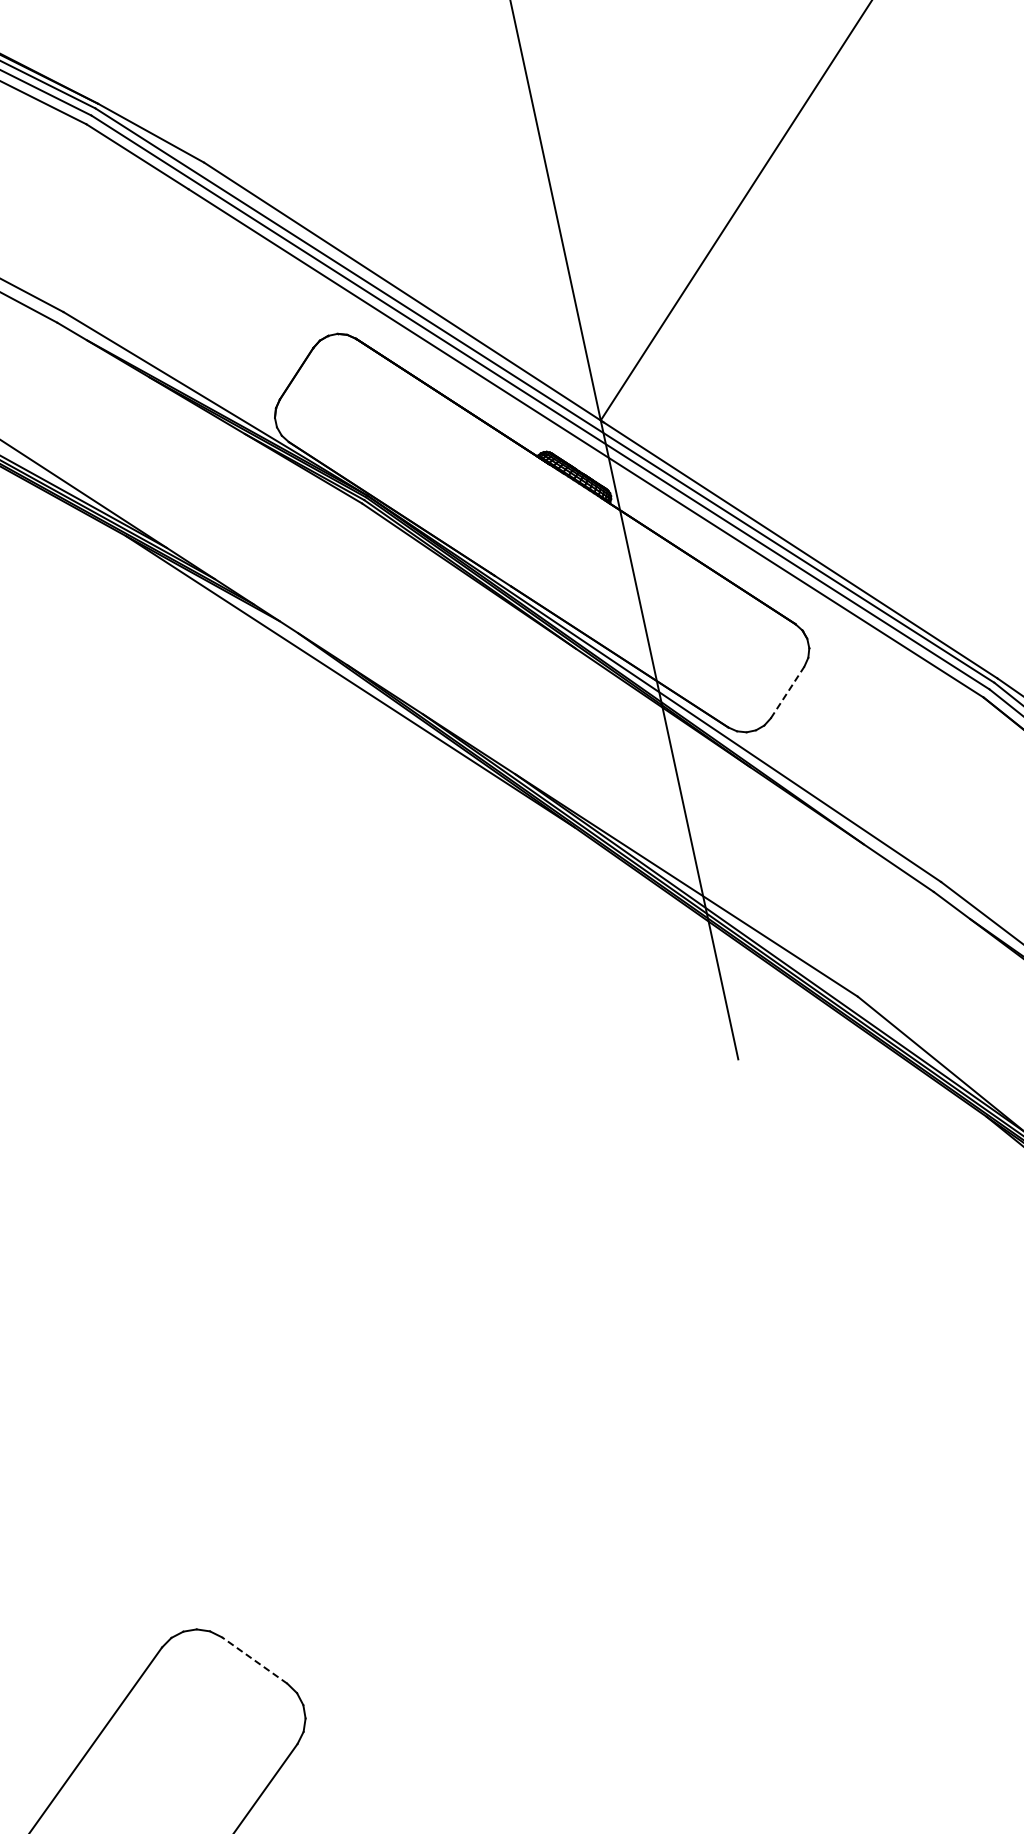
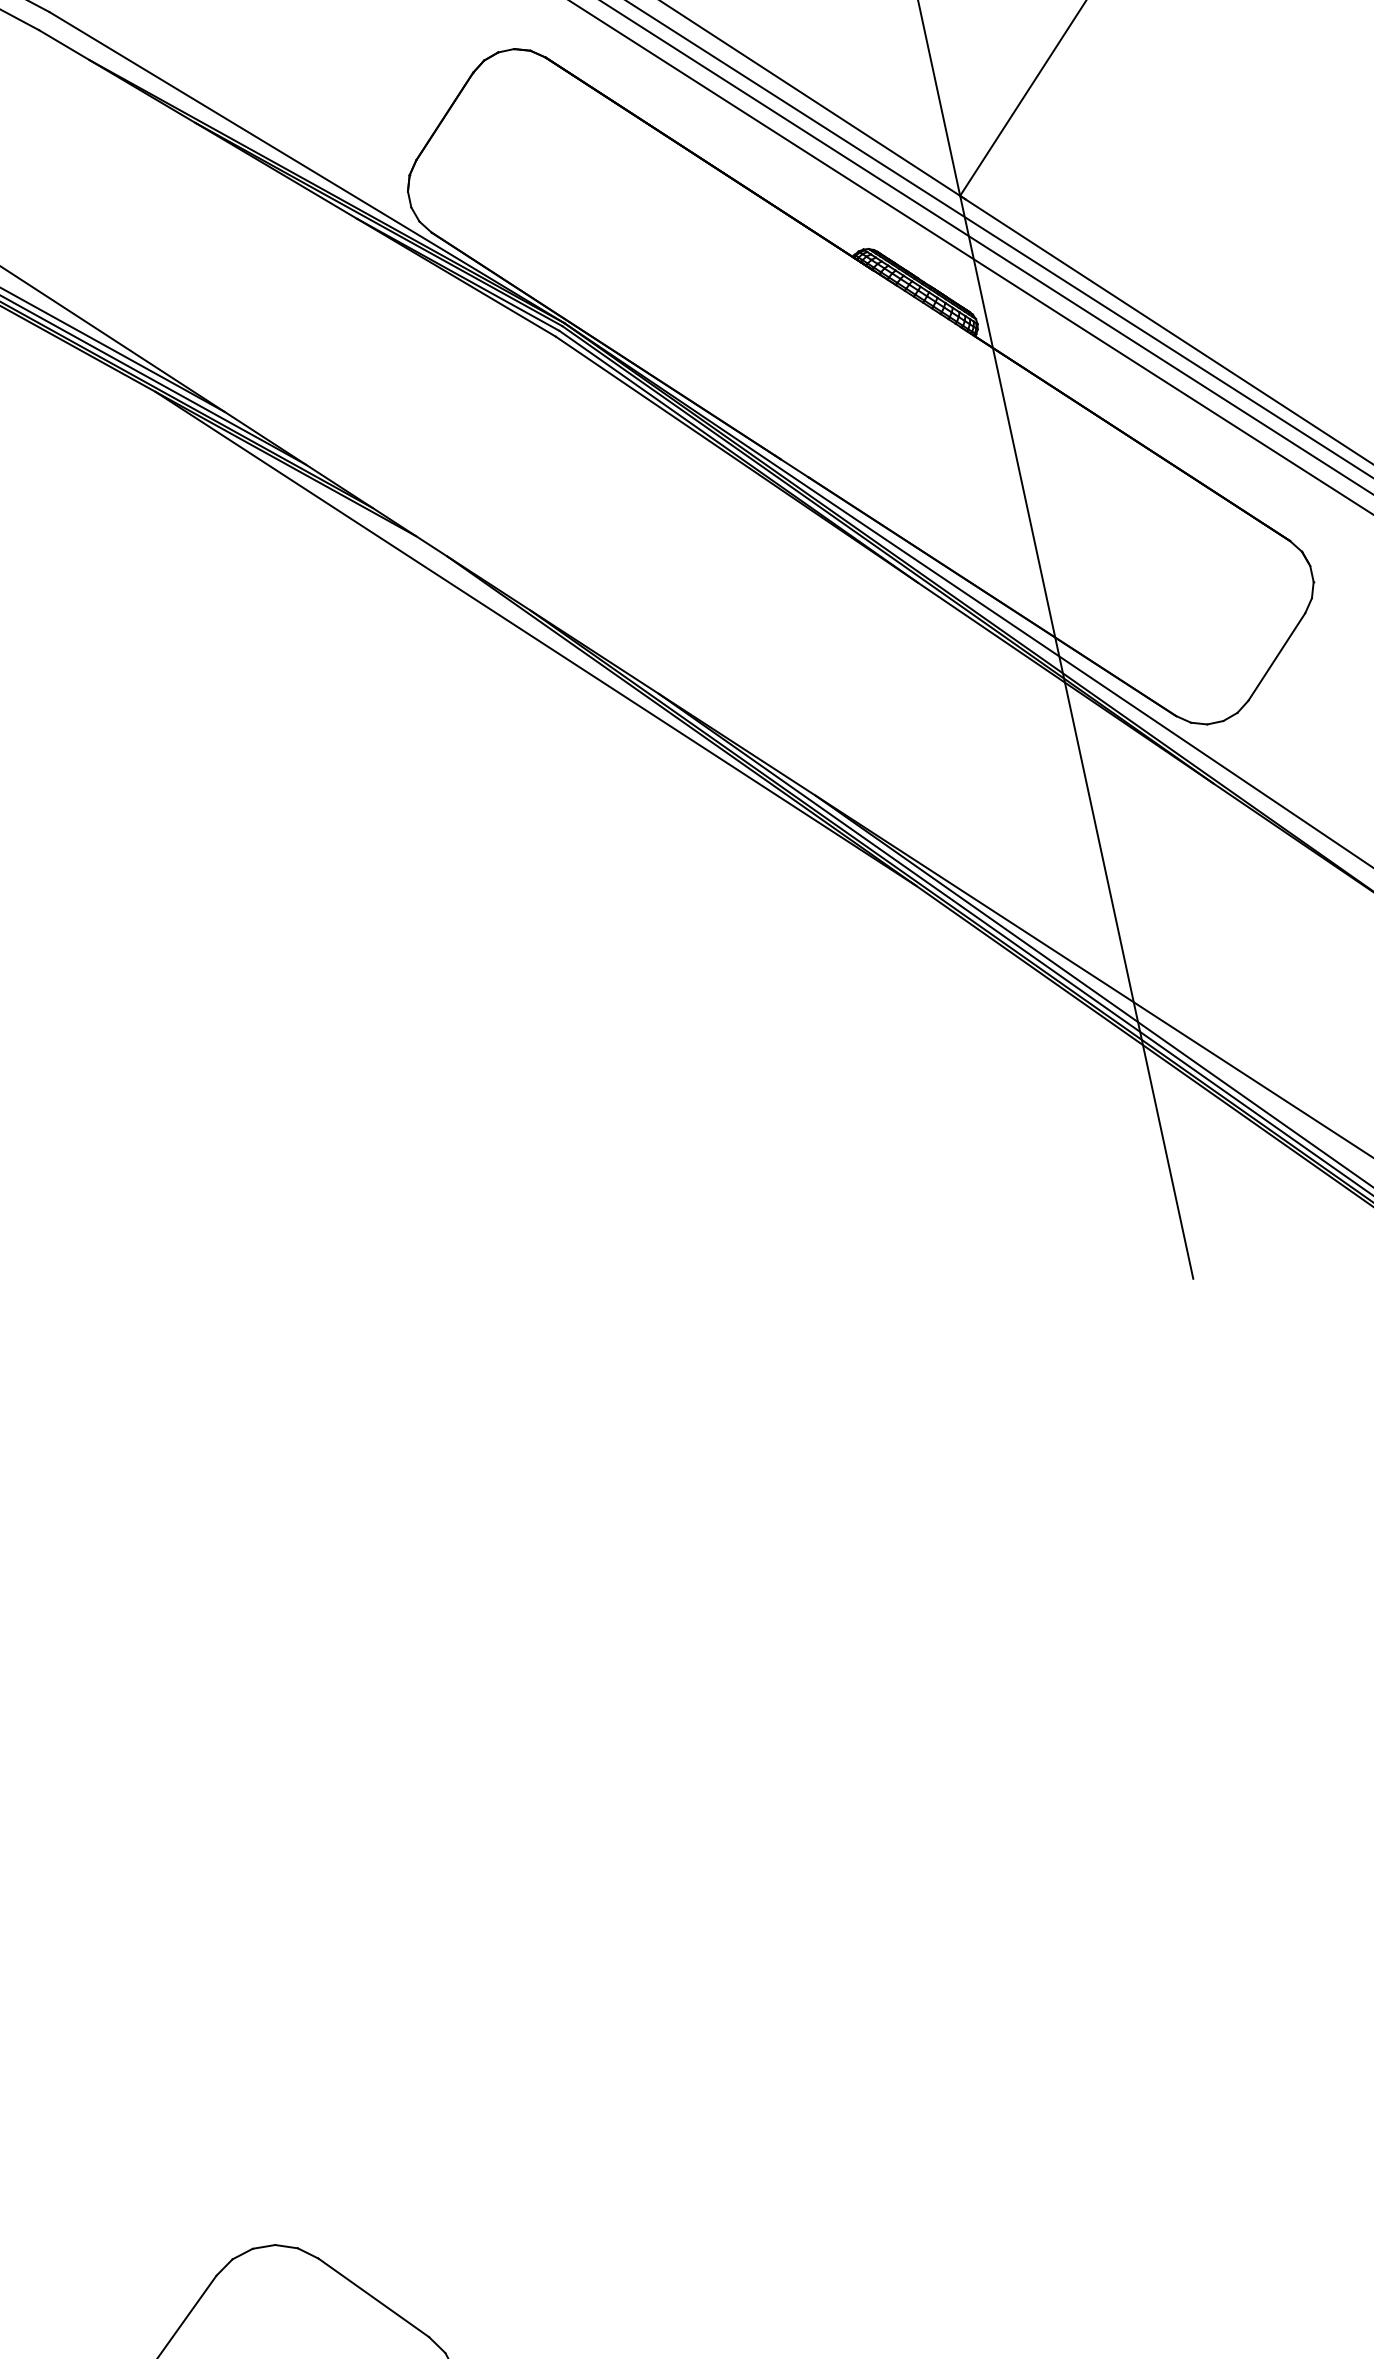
line: (787, 692) -> (1276, 656), dashed -> solid
line: (254, 1660) -> (373, 2297), dashed -> solid

